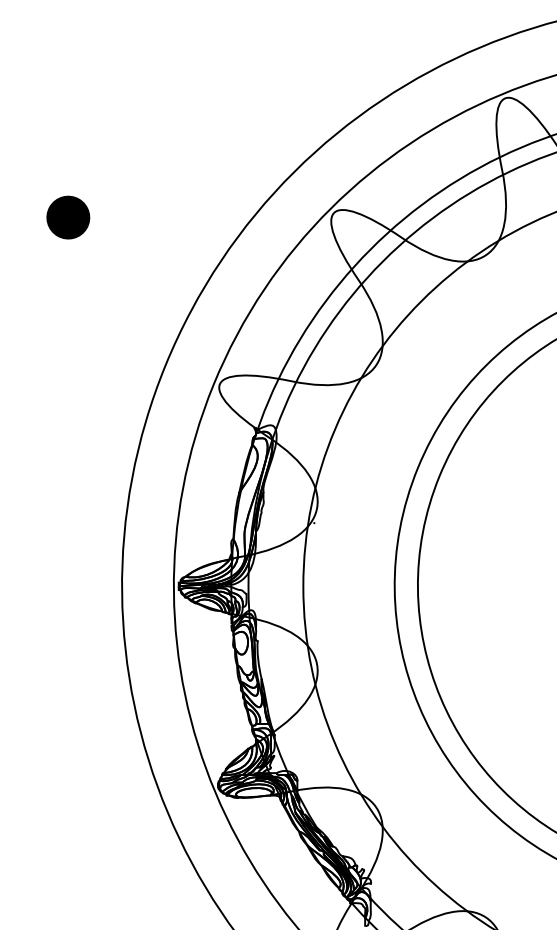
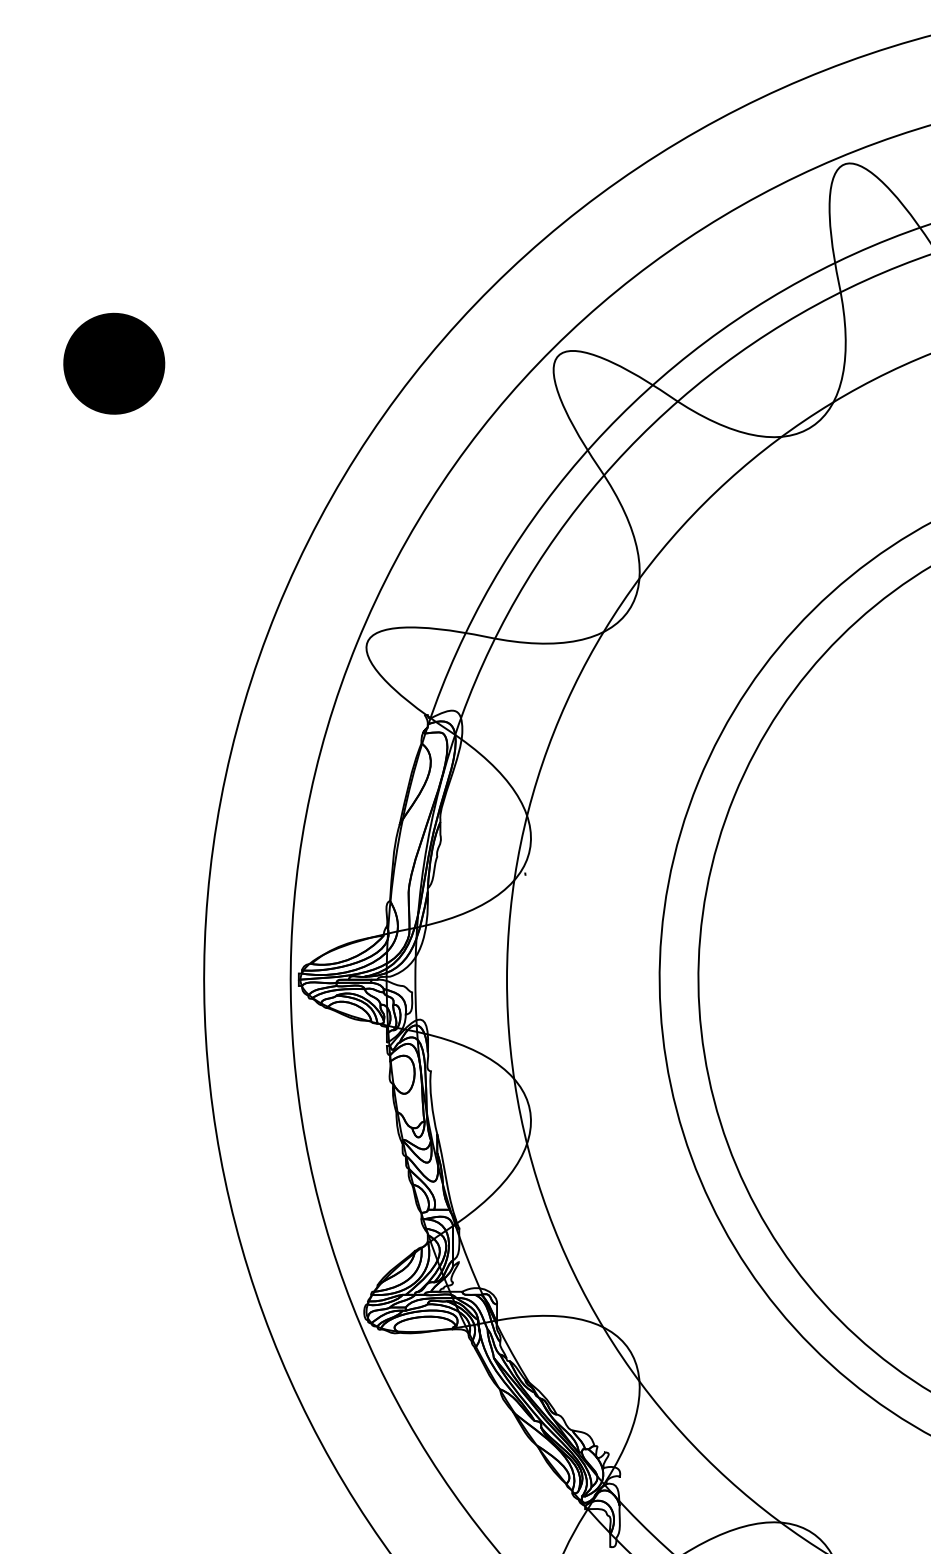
part: (68, 217) -> (114, 363), size x1.43

